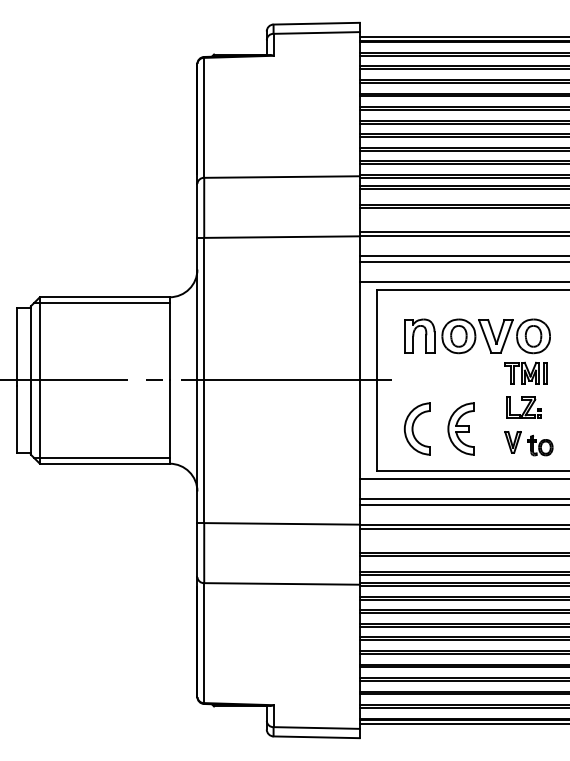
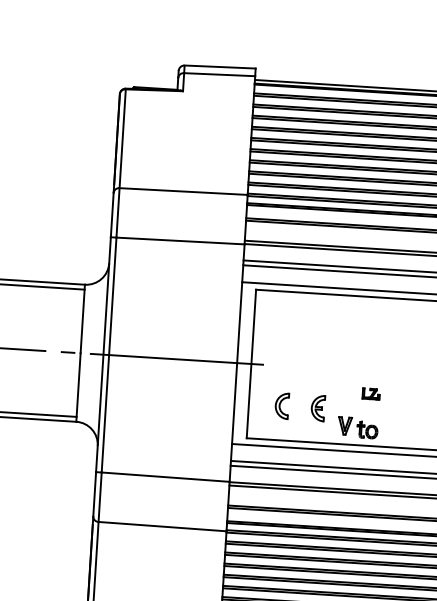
part: (477, 351) -> (335, 345), removed
part: (523, 407) -> (370, 393), size x0.6
part: (416, 428) -> (281, 405), size x0.6
part: (460, 428) -> (317, 407), size x0.6
part: (528, 443) -> (357, 427), moved

